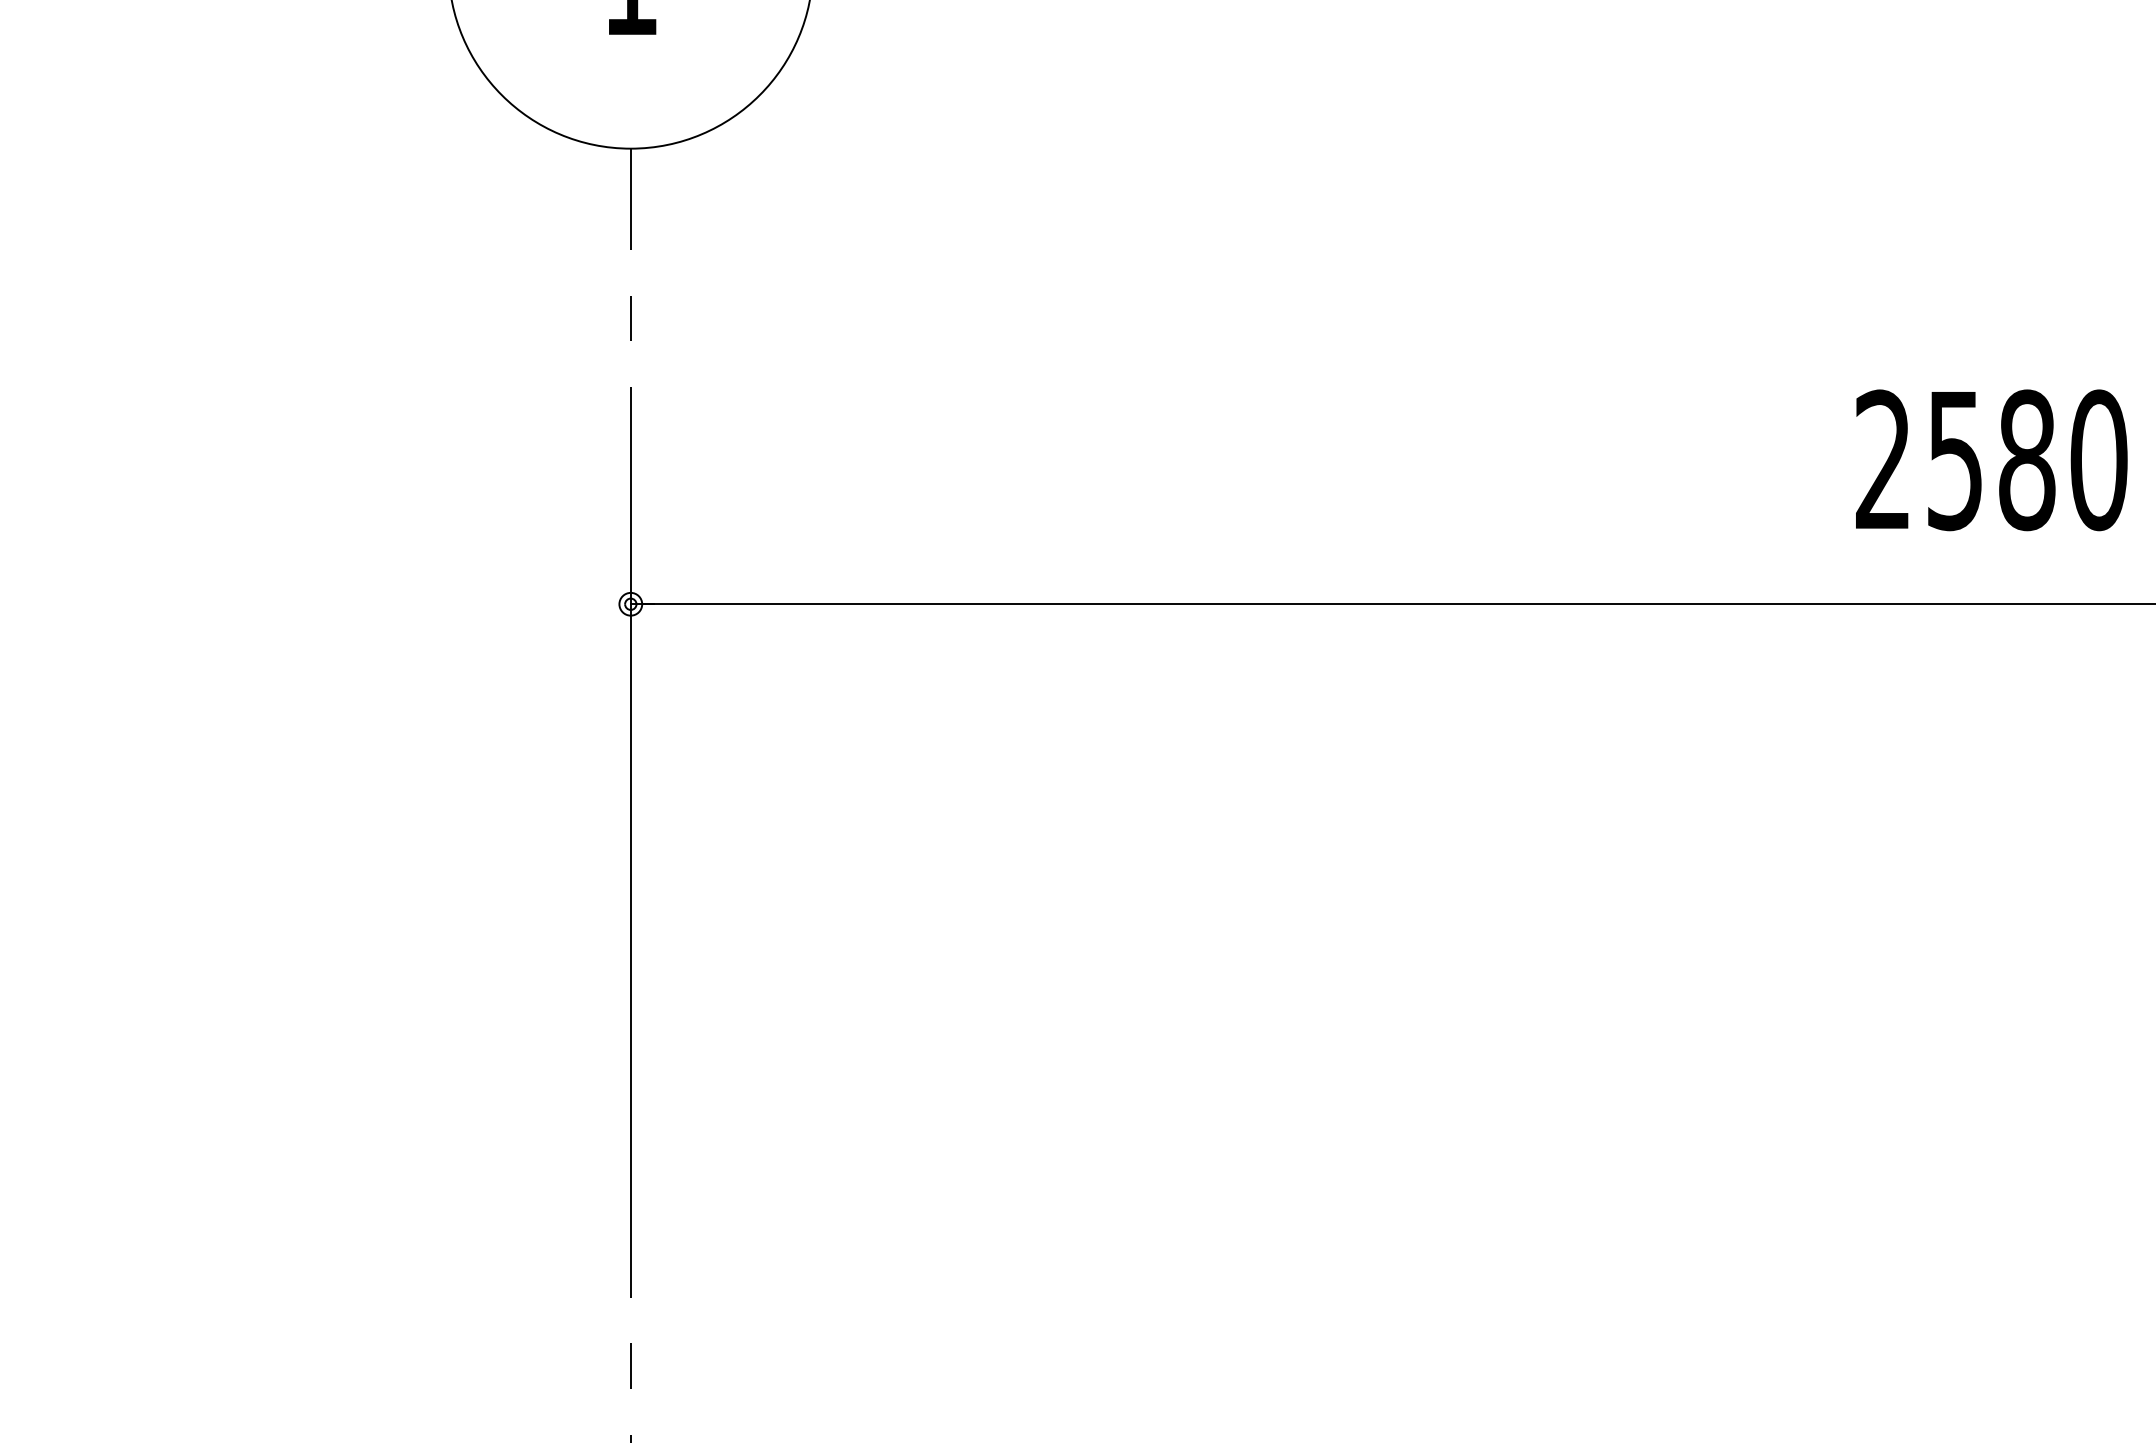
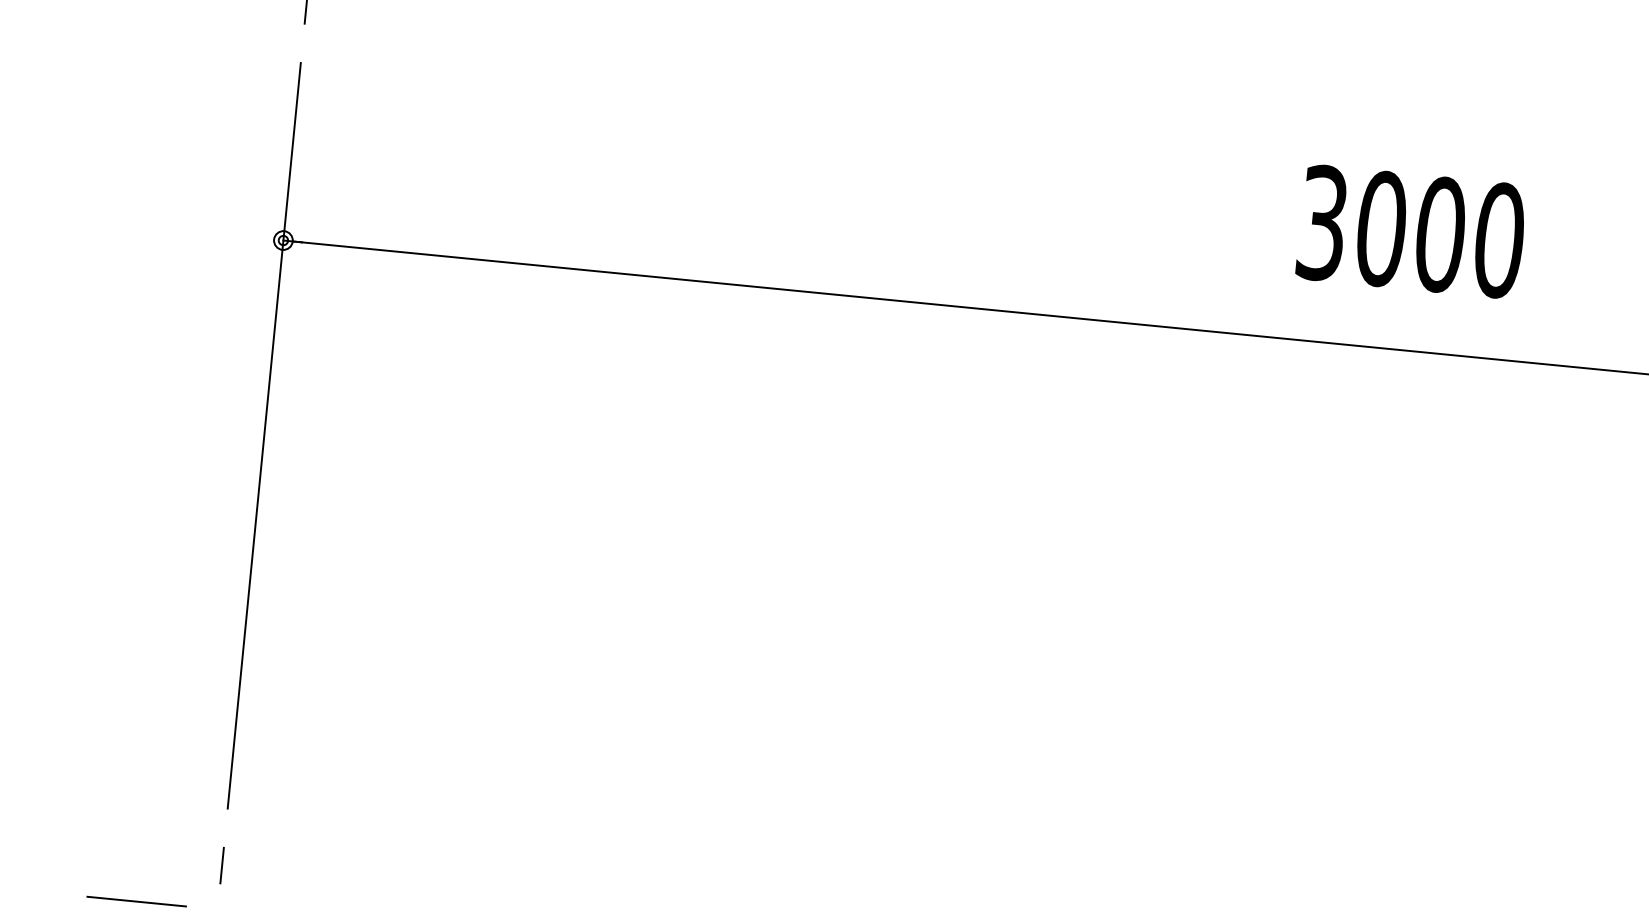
text: (1955, 460) -> (1381, 229), 2580 -> 3000
line: (531, 1419) -> (136, 901), added

